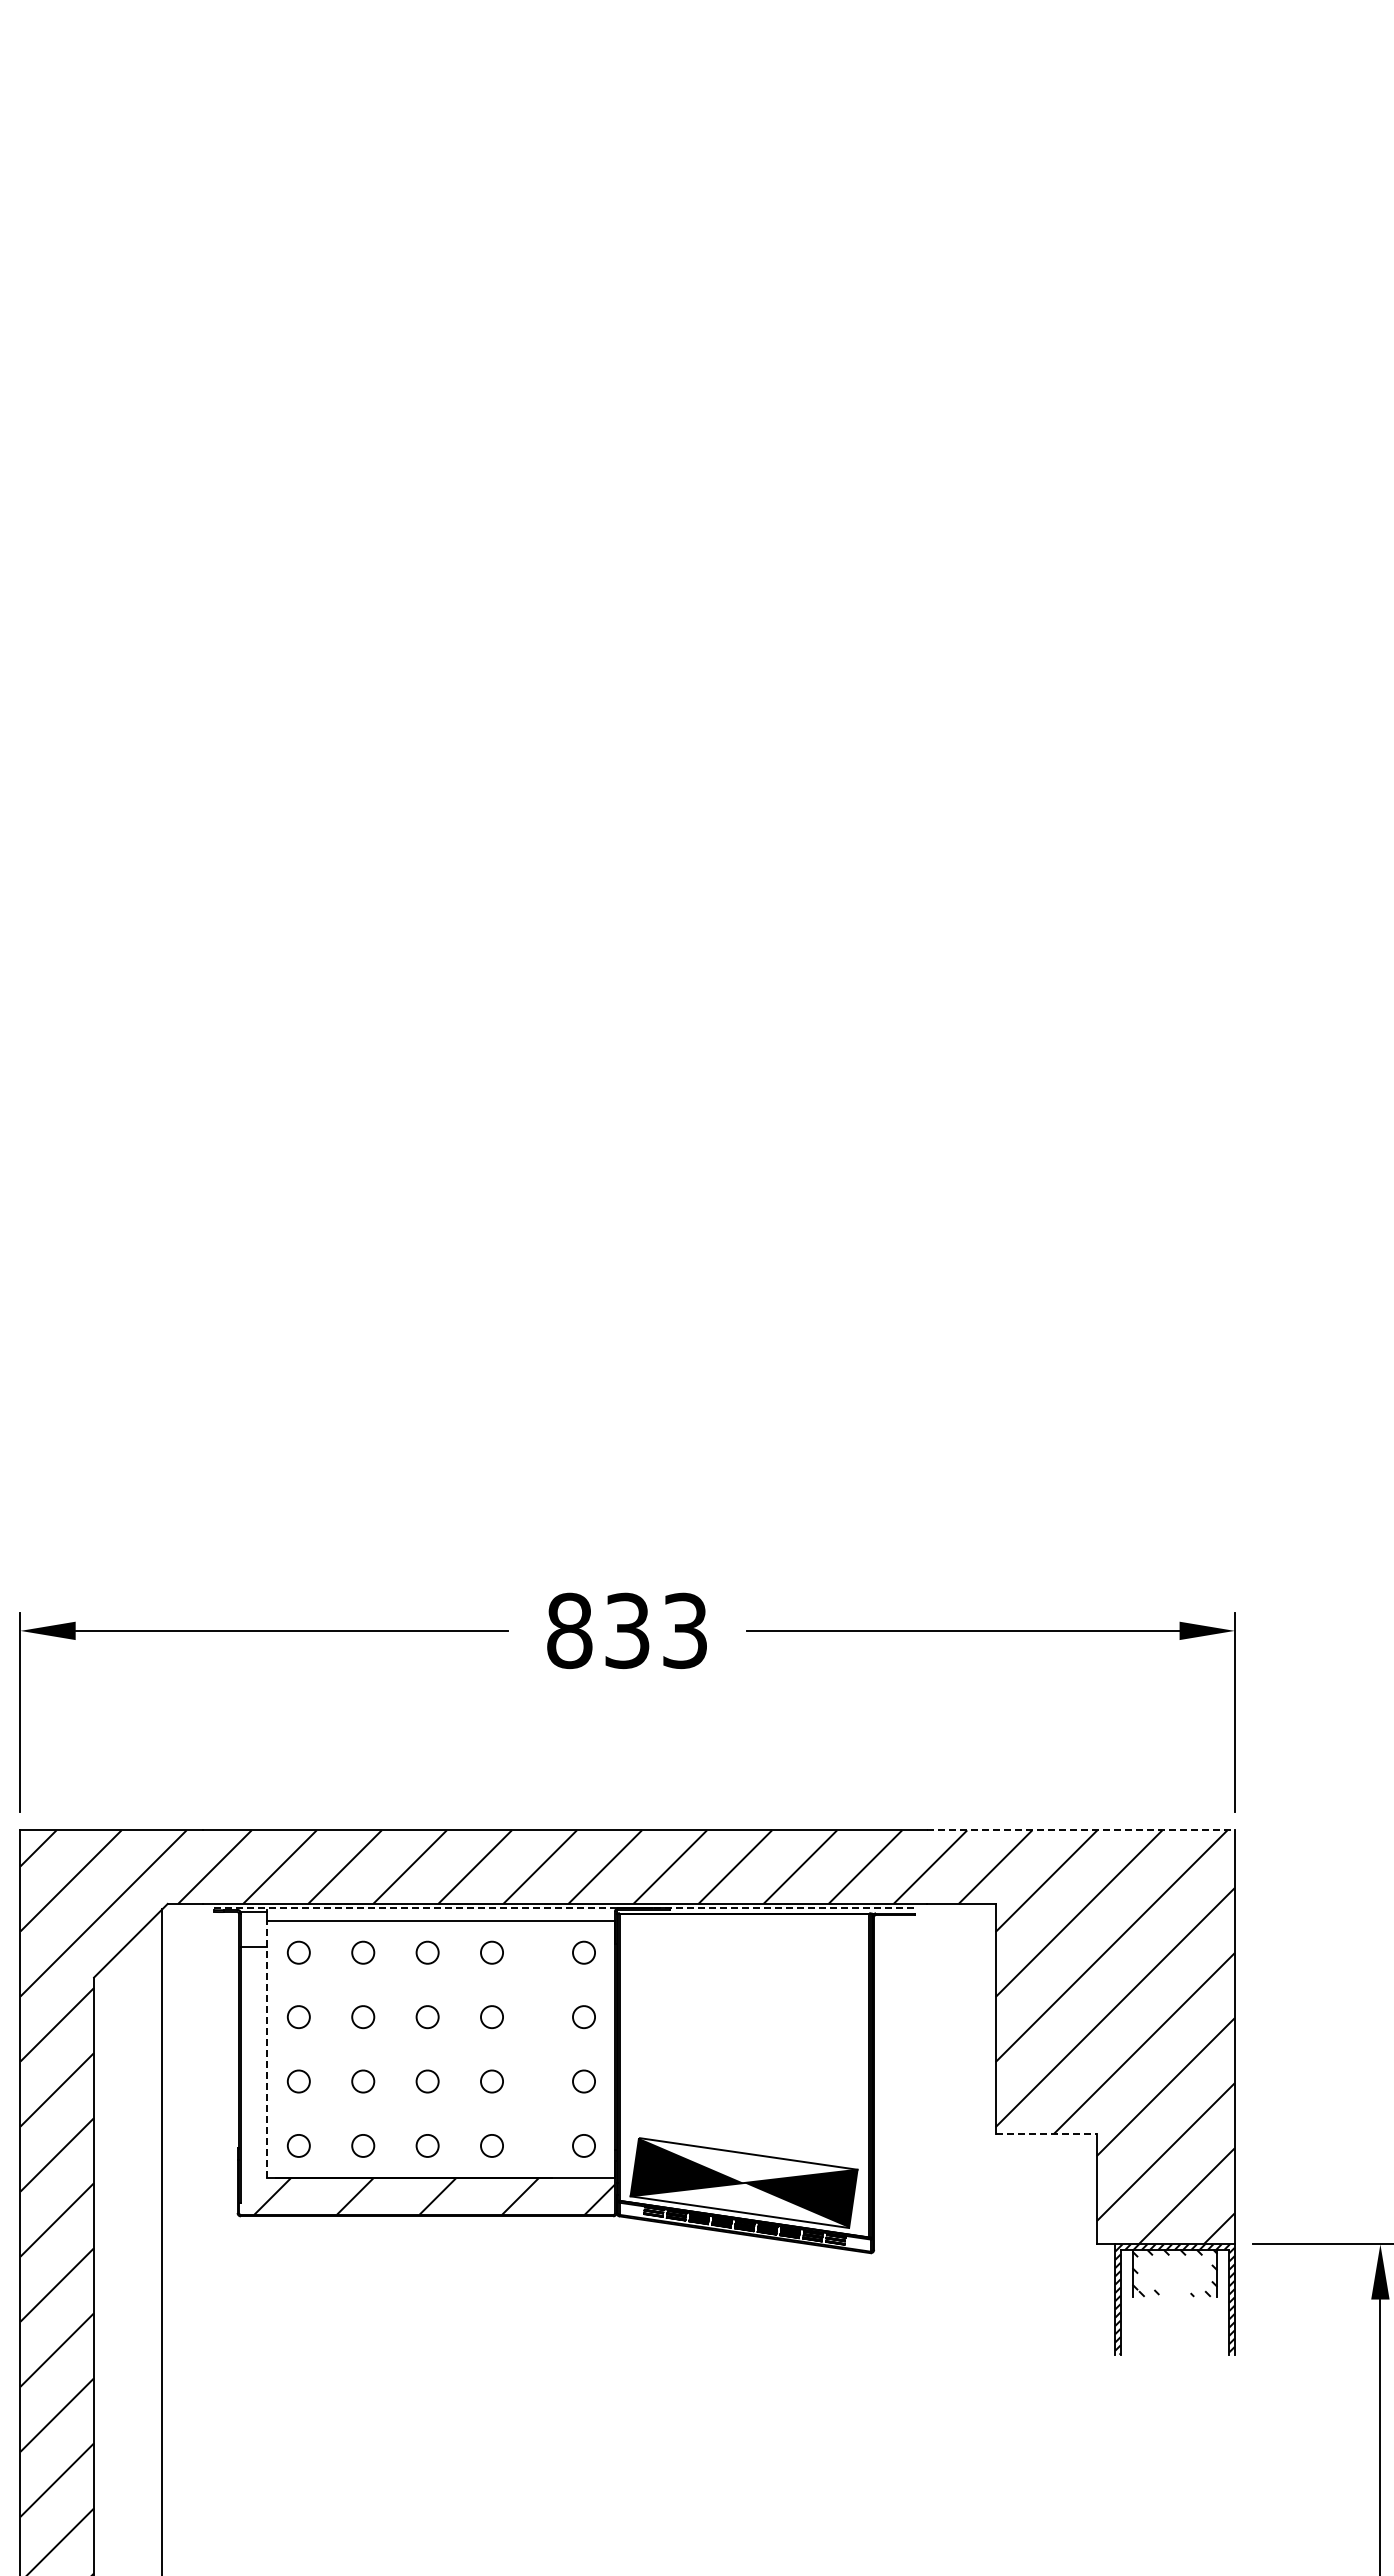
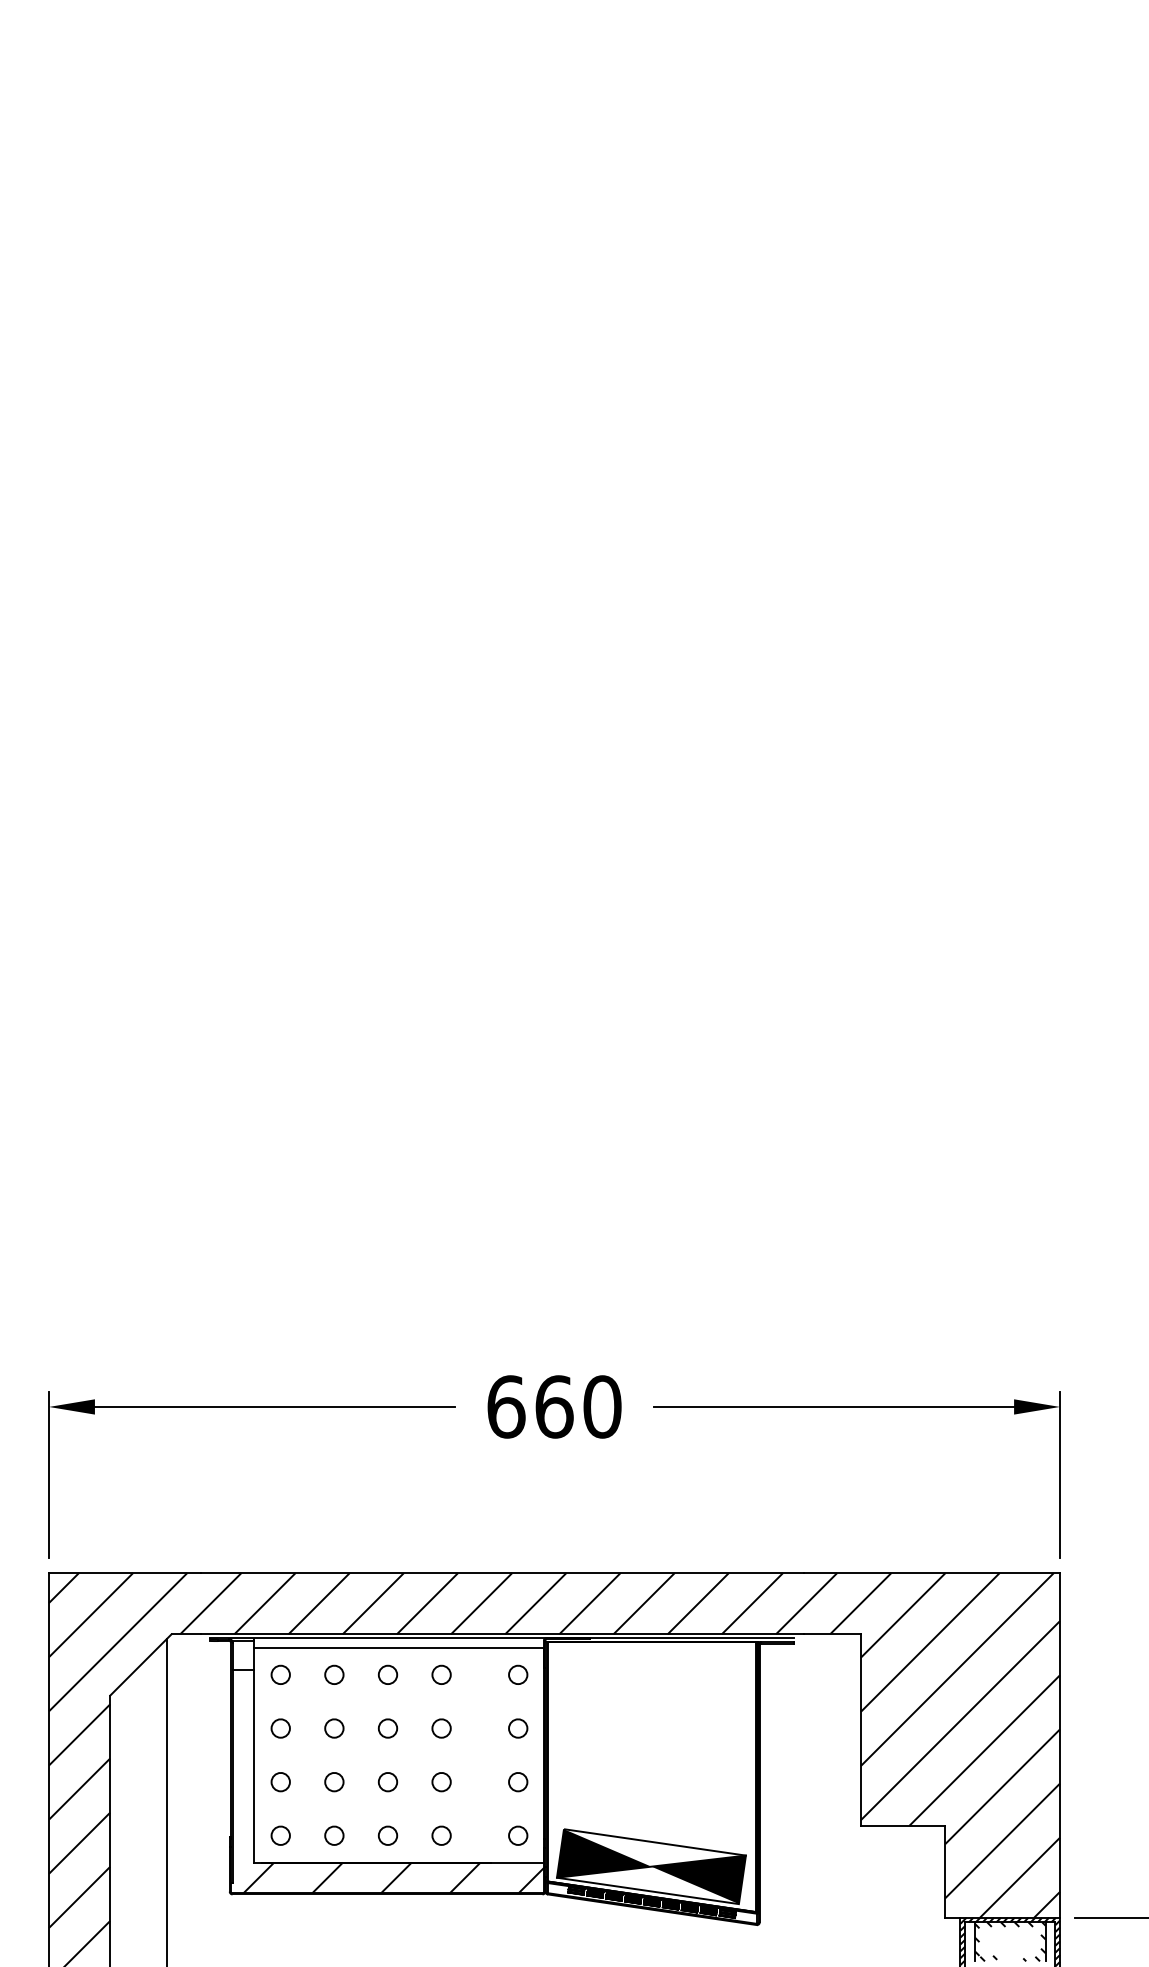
text: (627, 1630) -> (554, 1406), 833 -> 660
line: (1080, 1830) -> (931, 1573), dashed -> solid
line: (565, 1908) -> (502, 1638), dashed -> solid
line: (266, 2049) -> (253, 1755), dashed -> solid
line: (1046, 2133) -> (903, 1825), dashed -> solid

